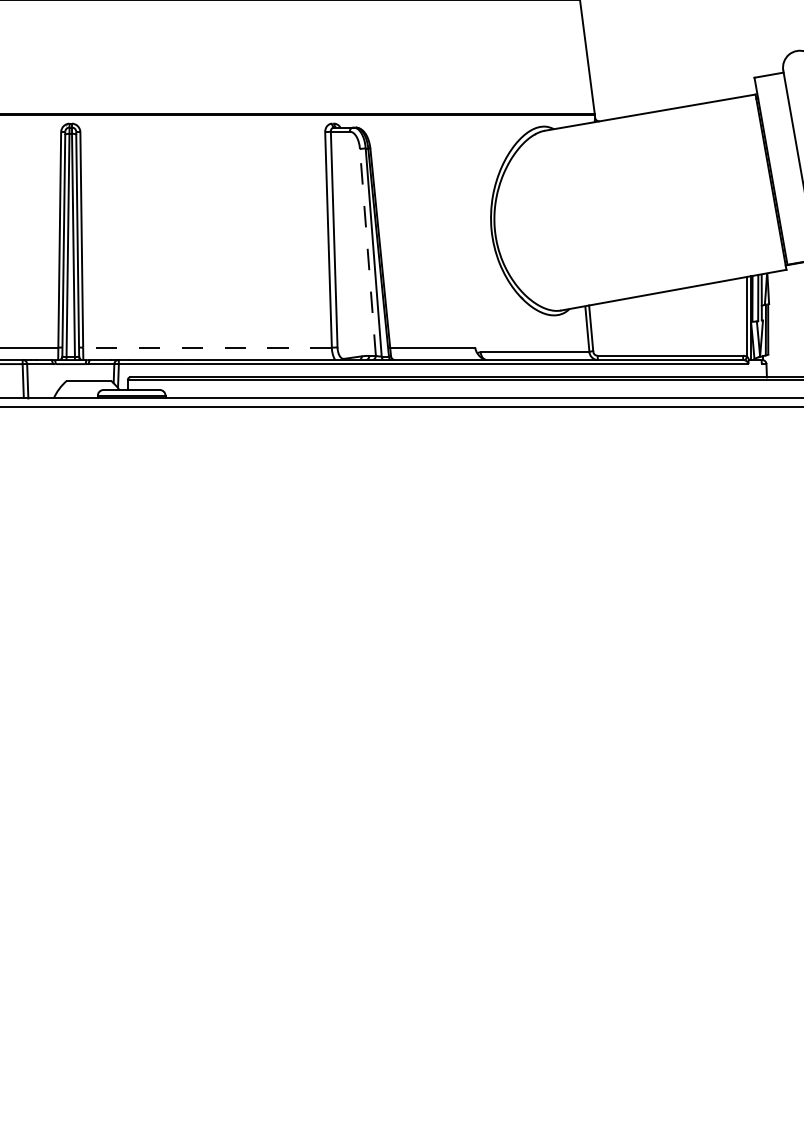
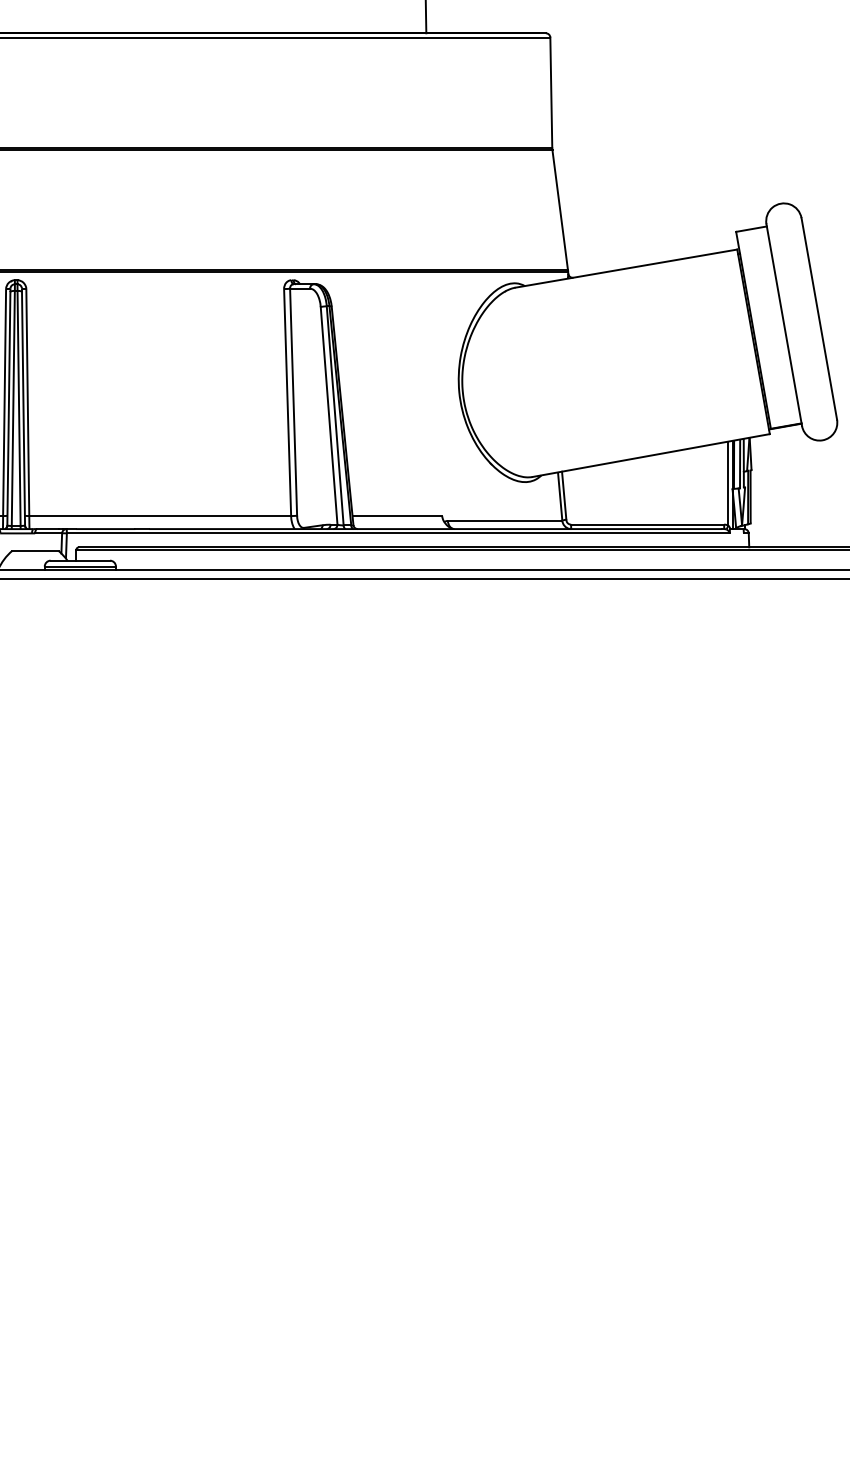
line: (368, 252) -> (329, 415), dashed -> solid
line: (207, 348) -> (160, 516), dashed -> solid

